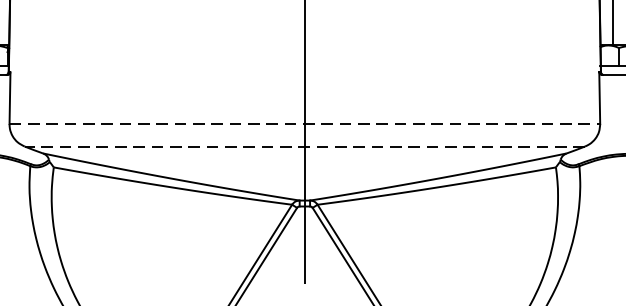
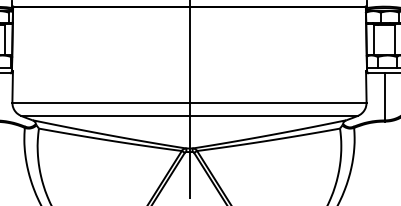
line: (304, 123) -> (189, 102), dashed -> solid
line: (304, 147) -> (189, 116), dashed -> solid

